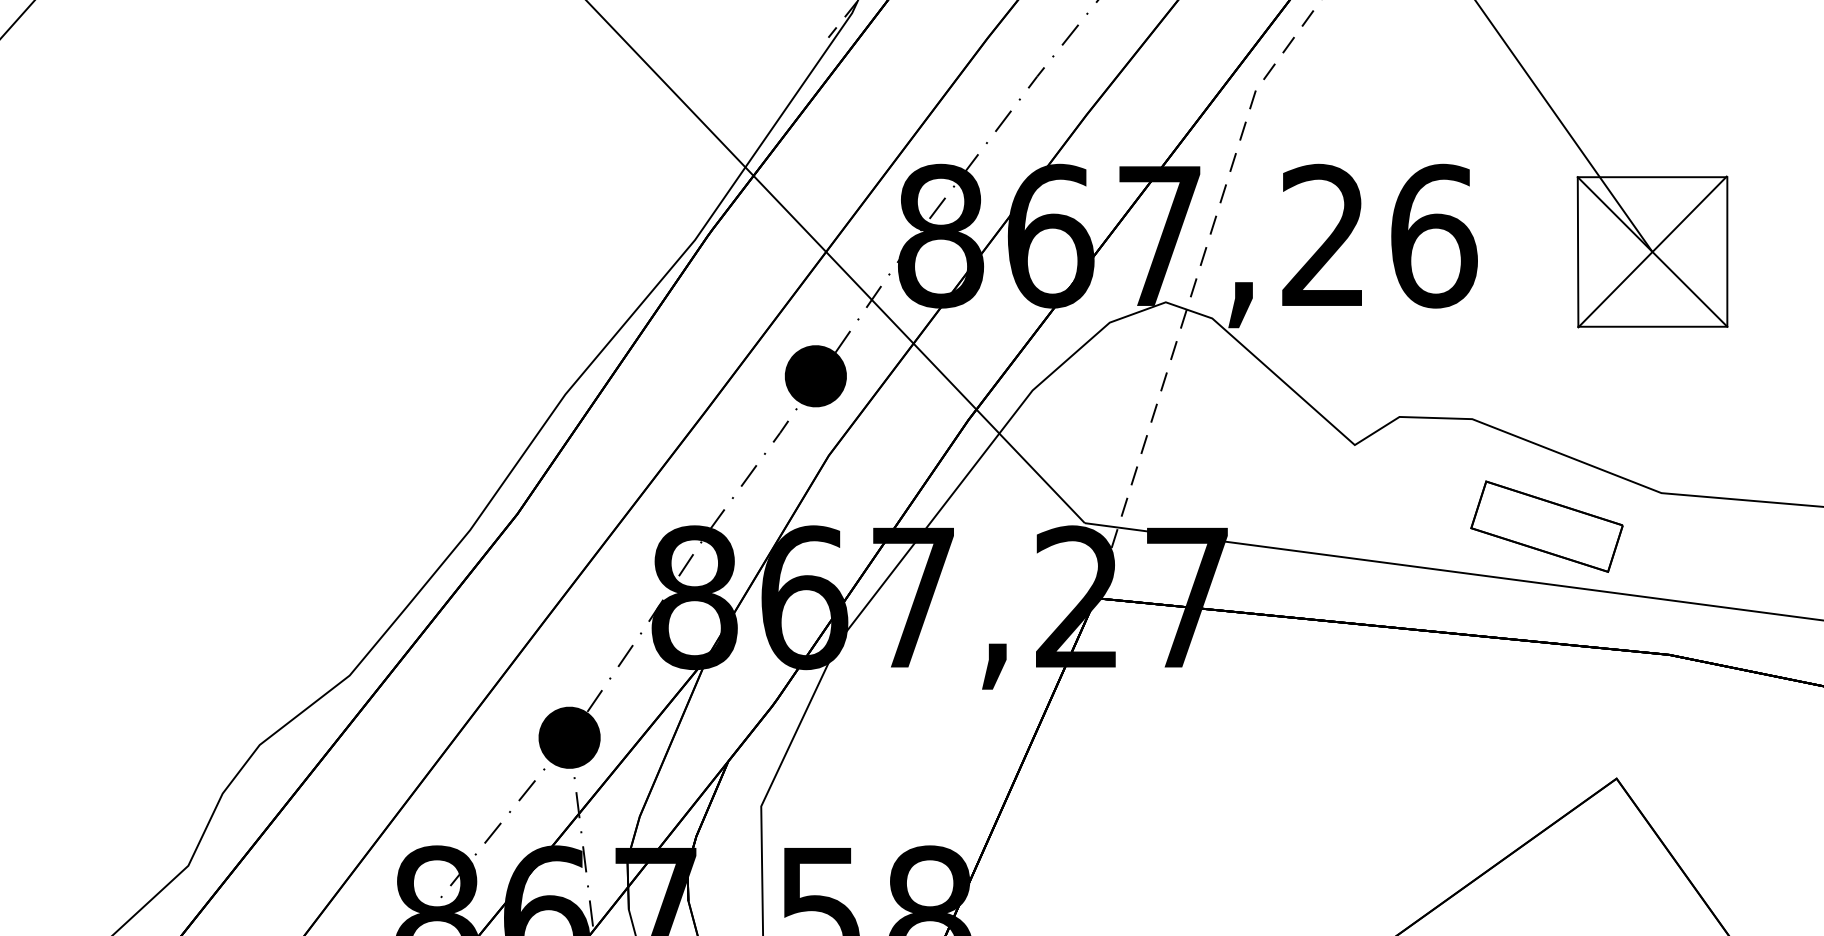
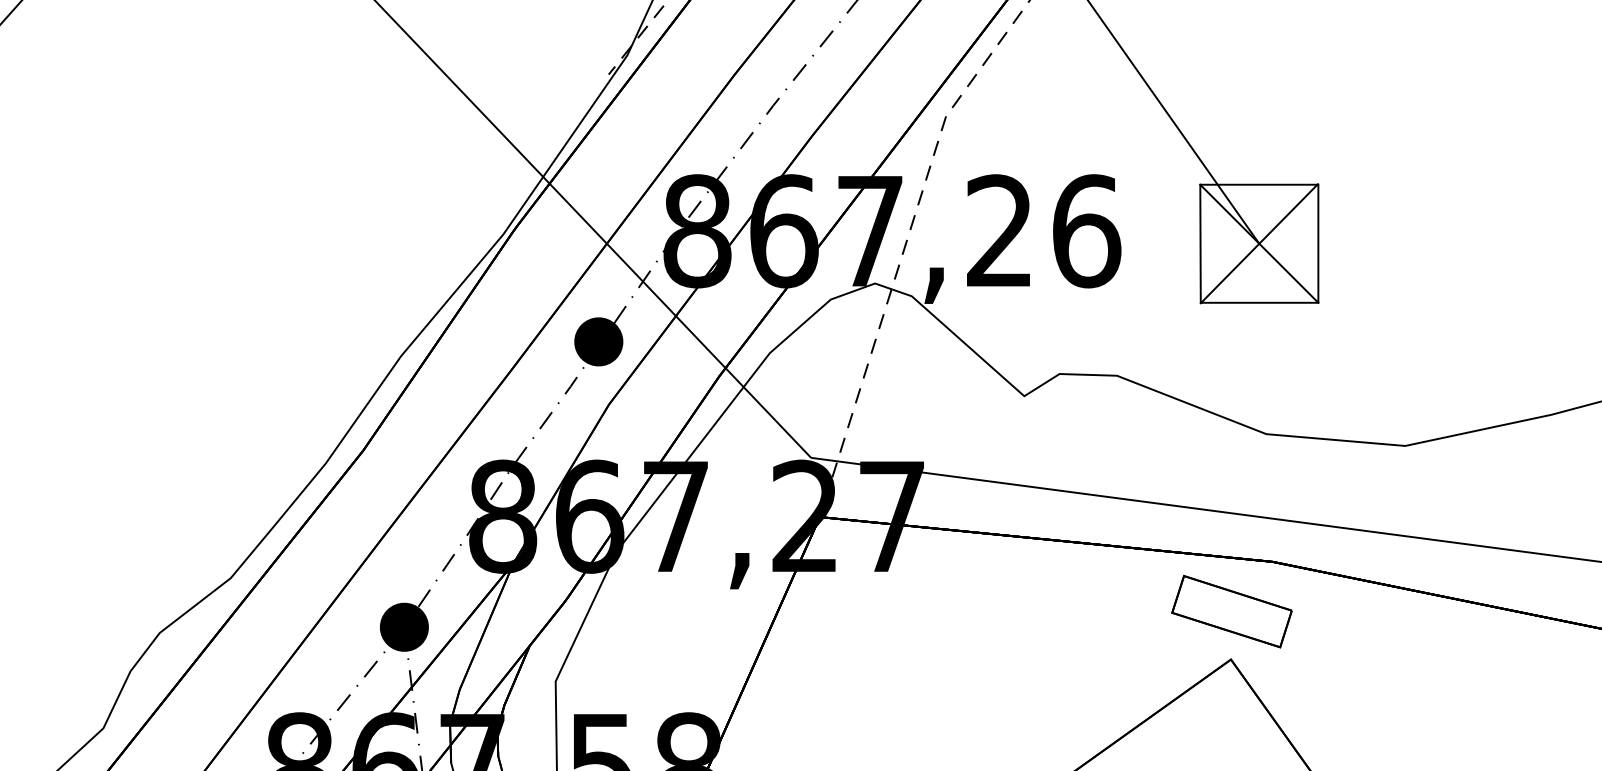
part: (1546, 526) -> (1231, 611), moved

